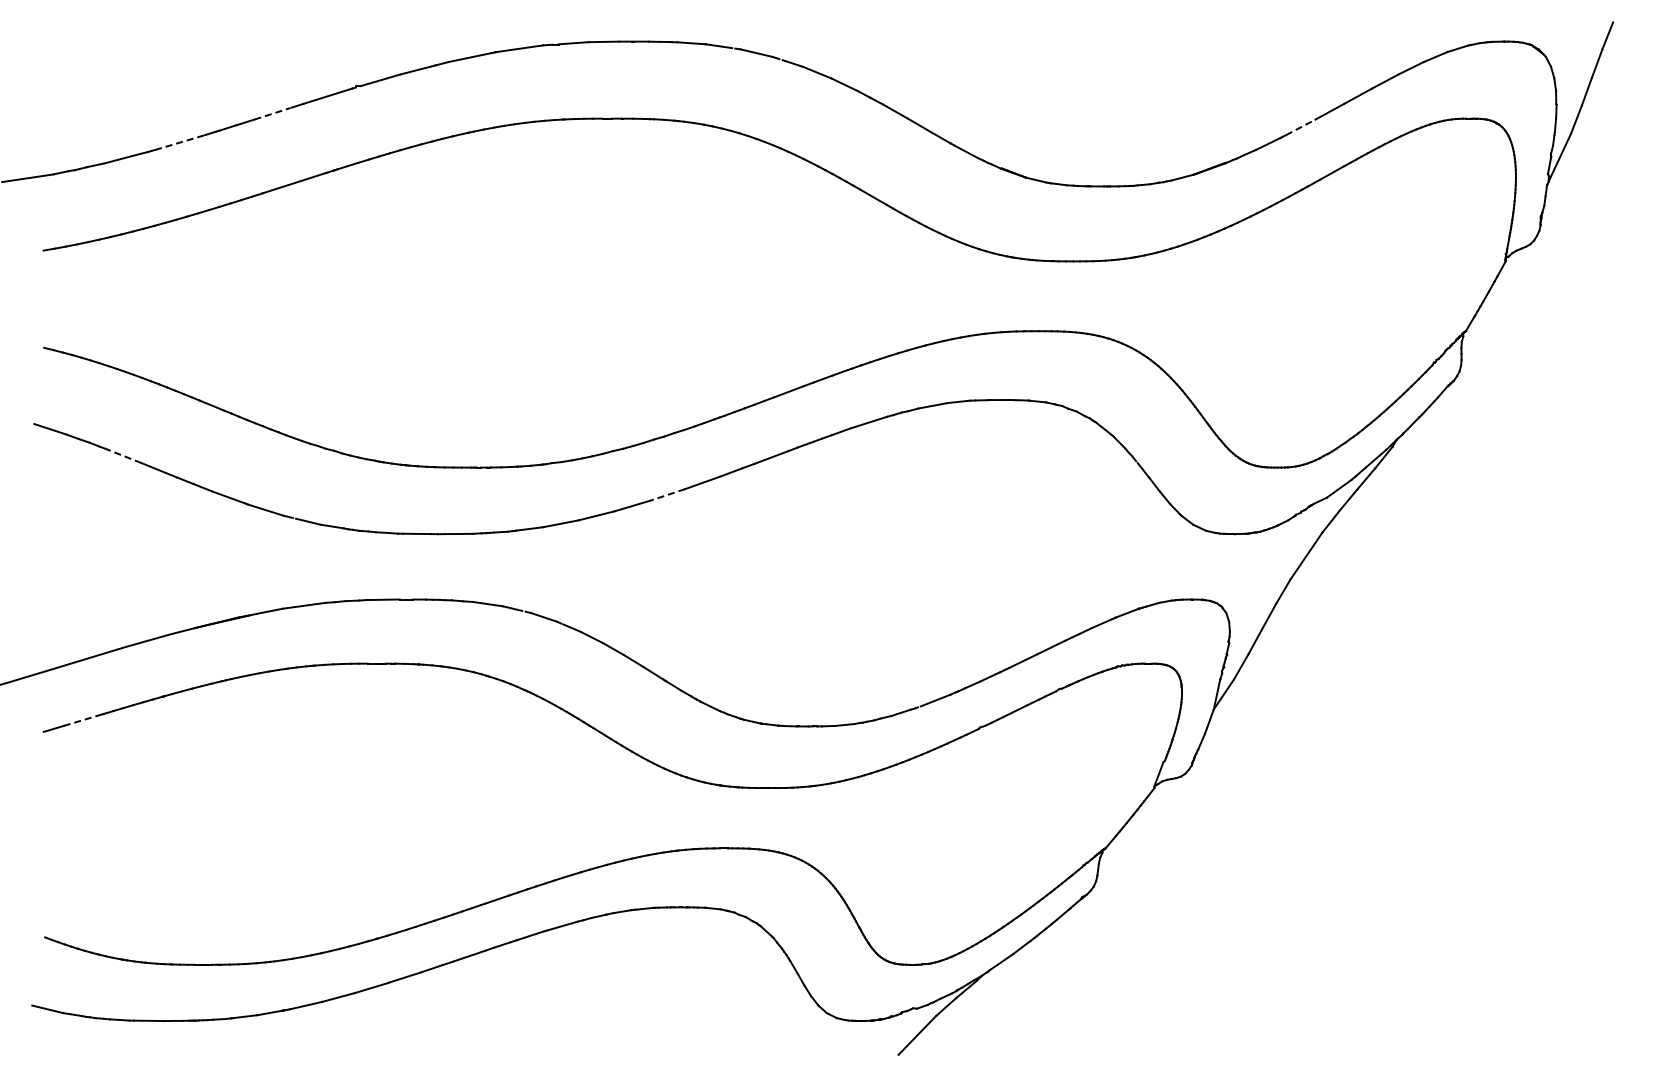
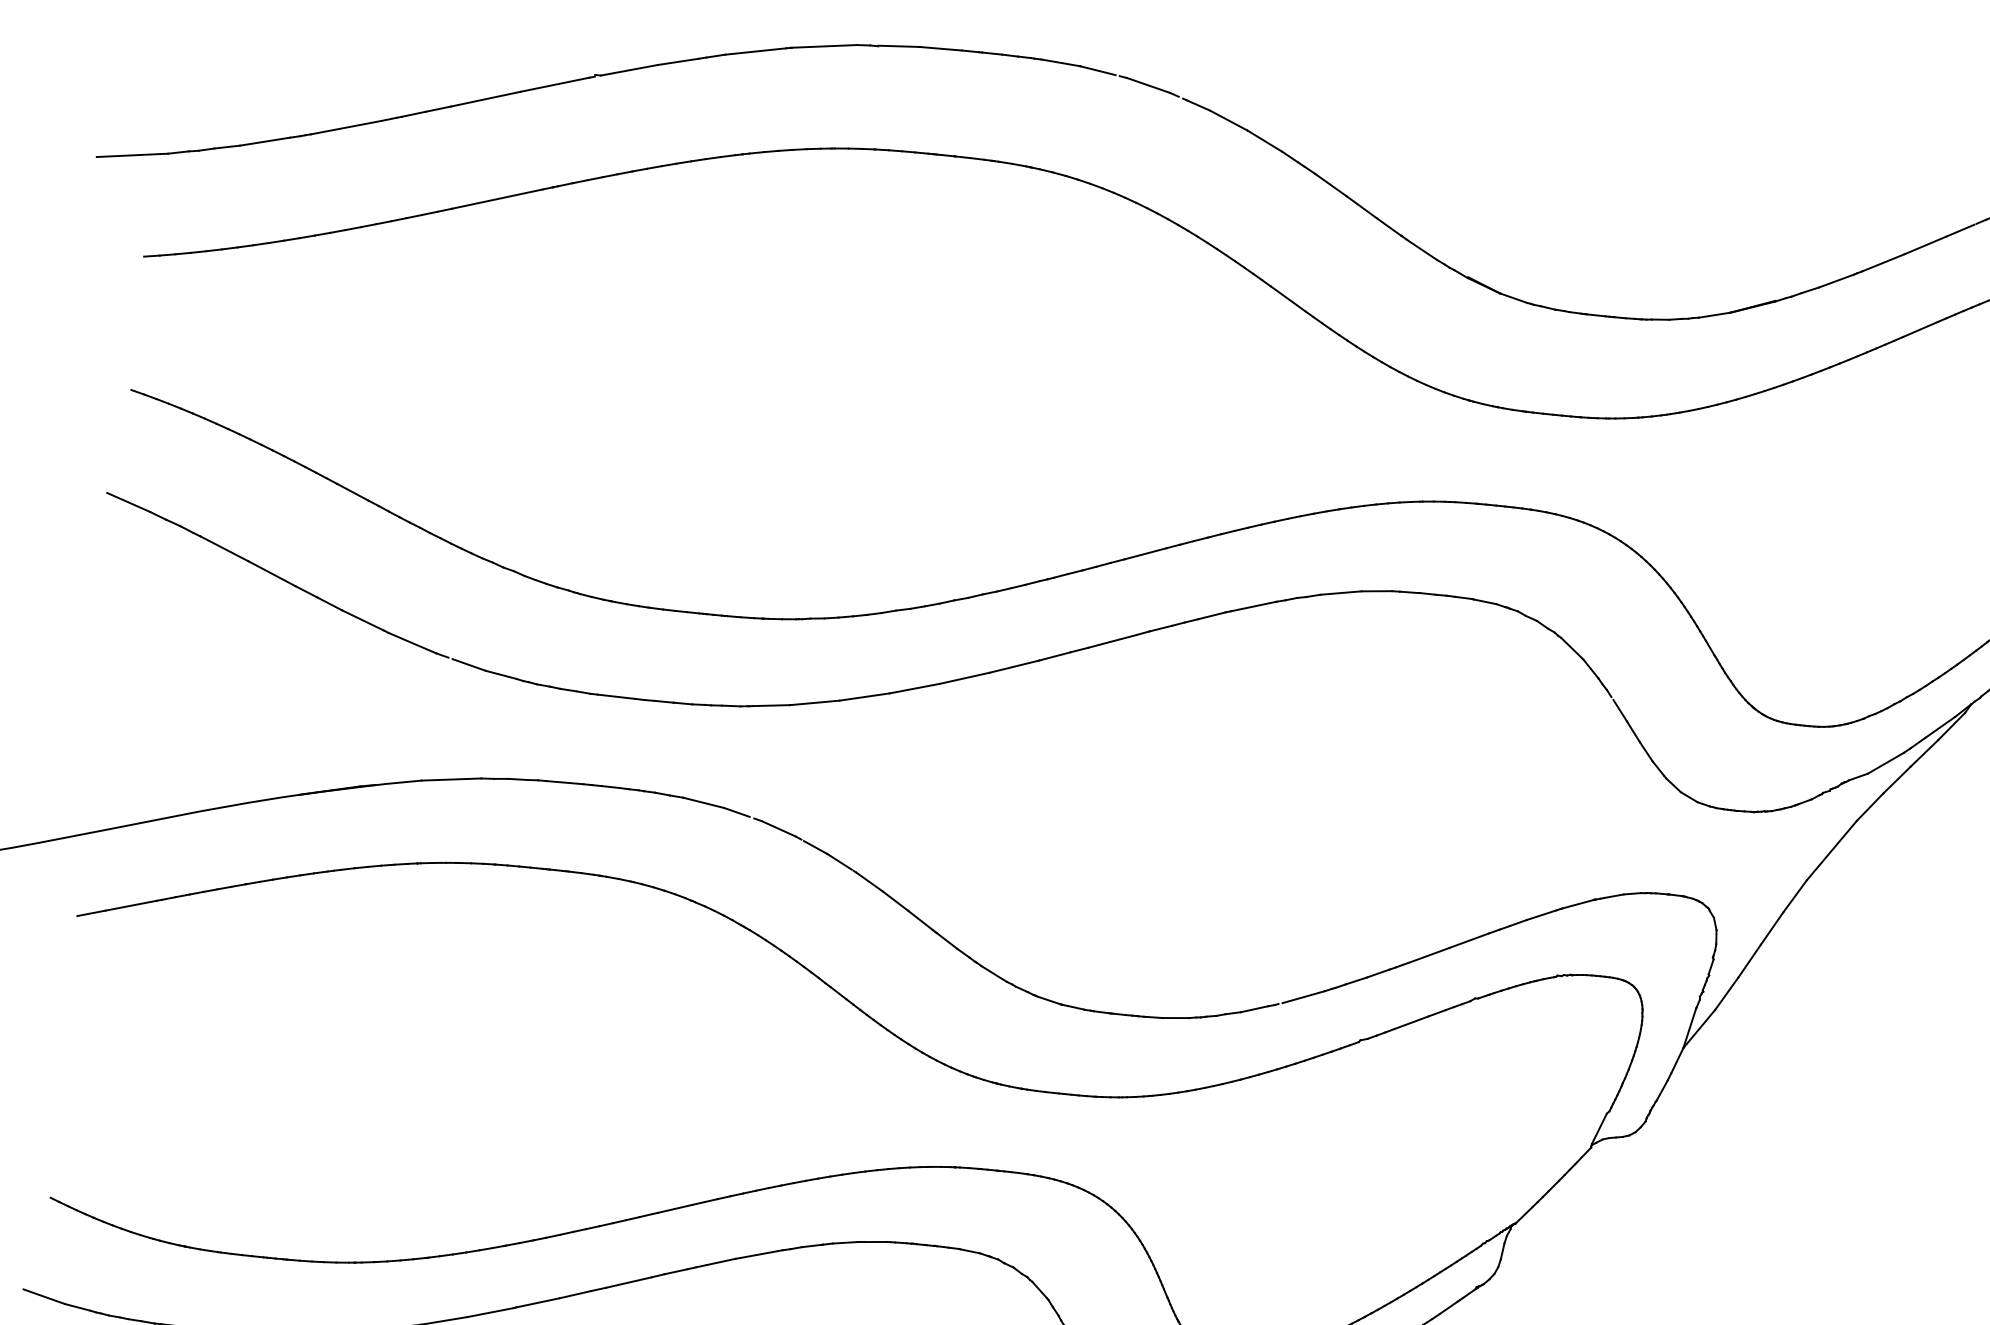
line: (272, 113) -> (476, 100), dashed -> solid
line: (1300, 127) -> (1883, 262), dashed -> solid
line: (180, 142) -> (346, 127), dashed -> solid
line: (123, 455) -> (225, 548), dashed -> solid
line: (667, 495) -> (964, 678), dashed -> solid
line: (81, 720) -> (130, 905), dashed -> solid

